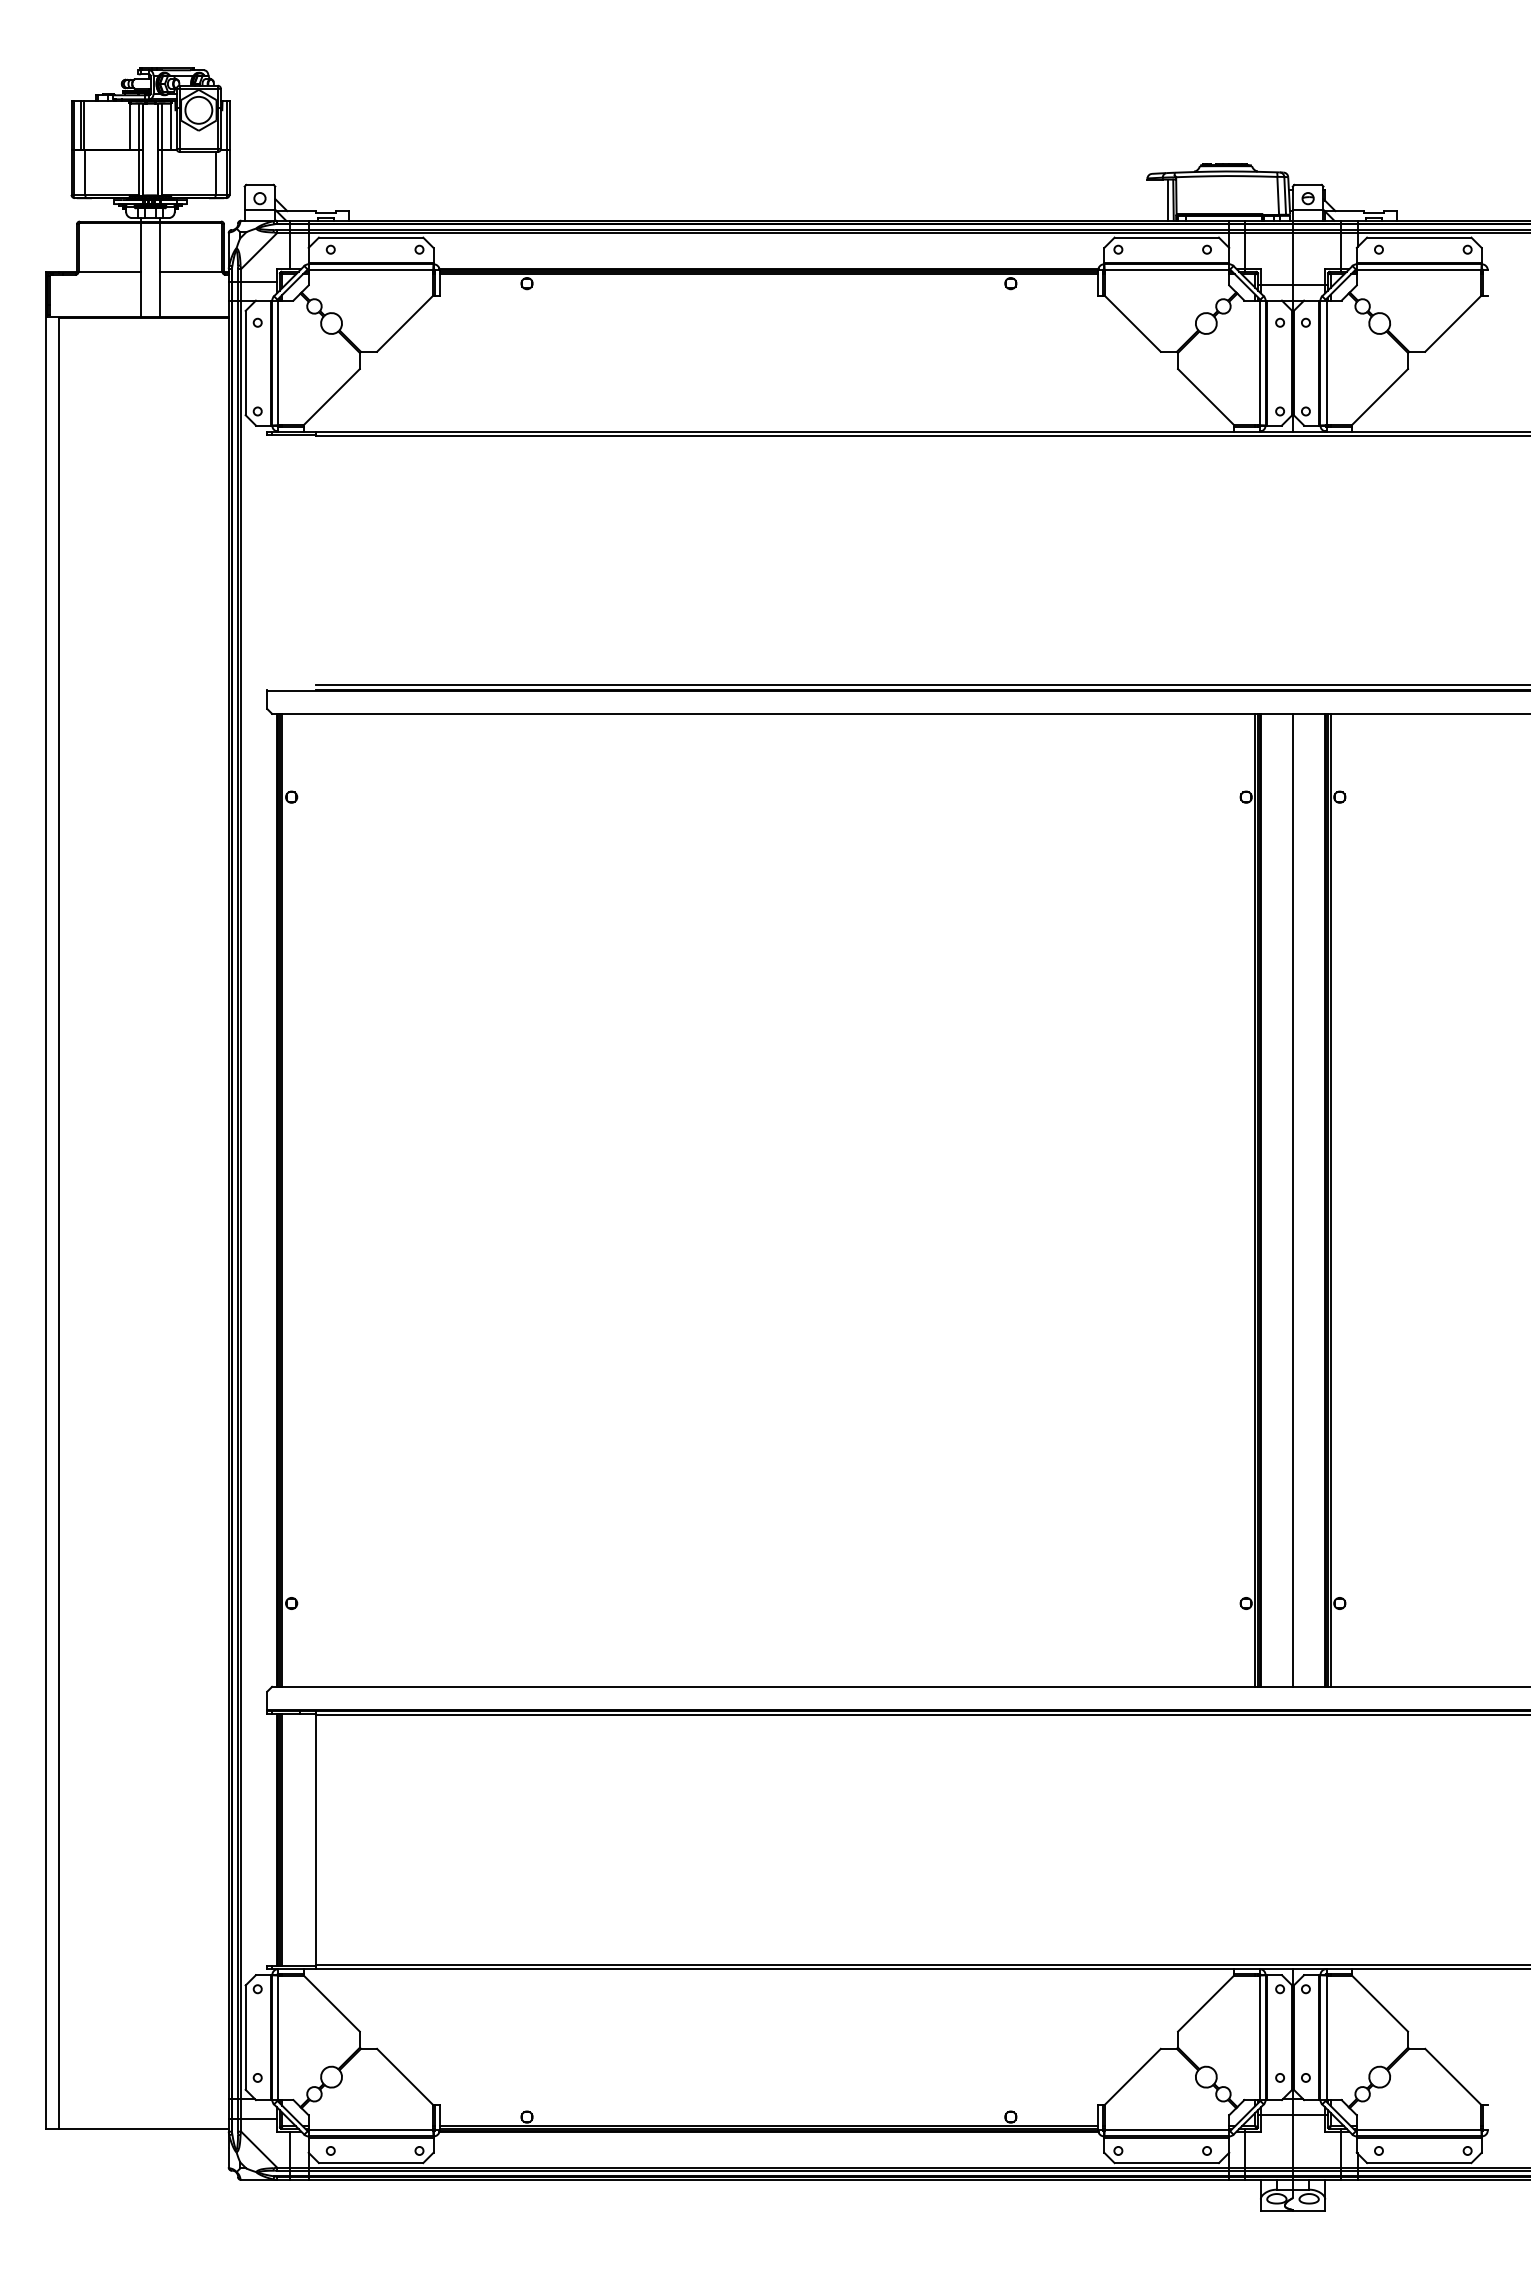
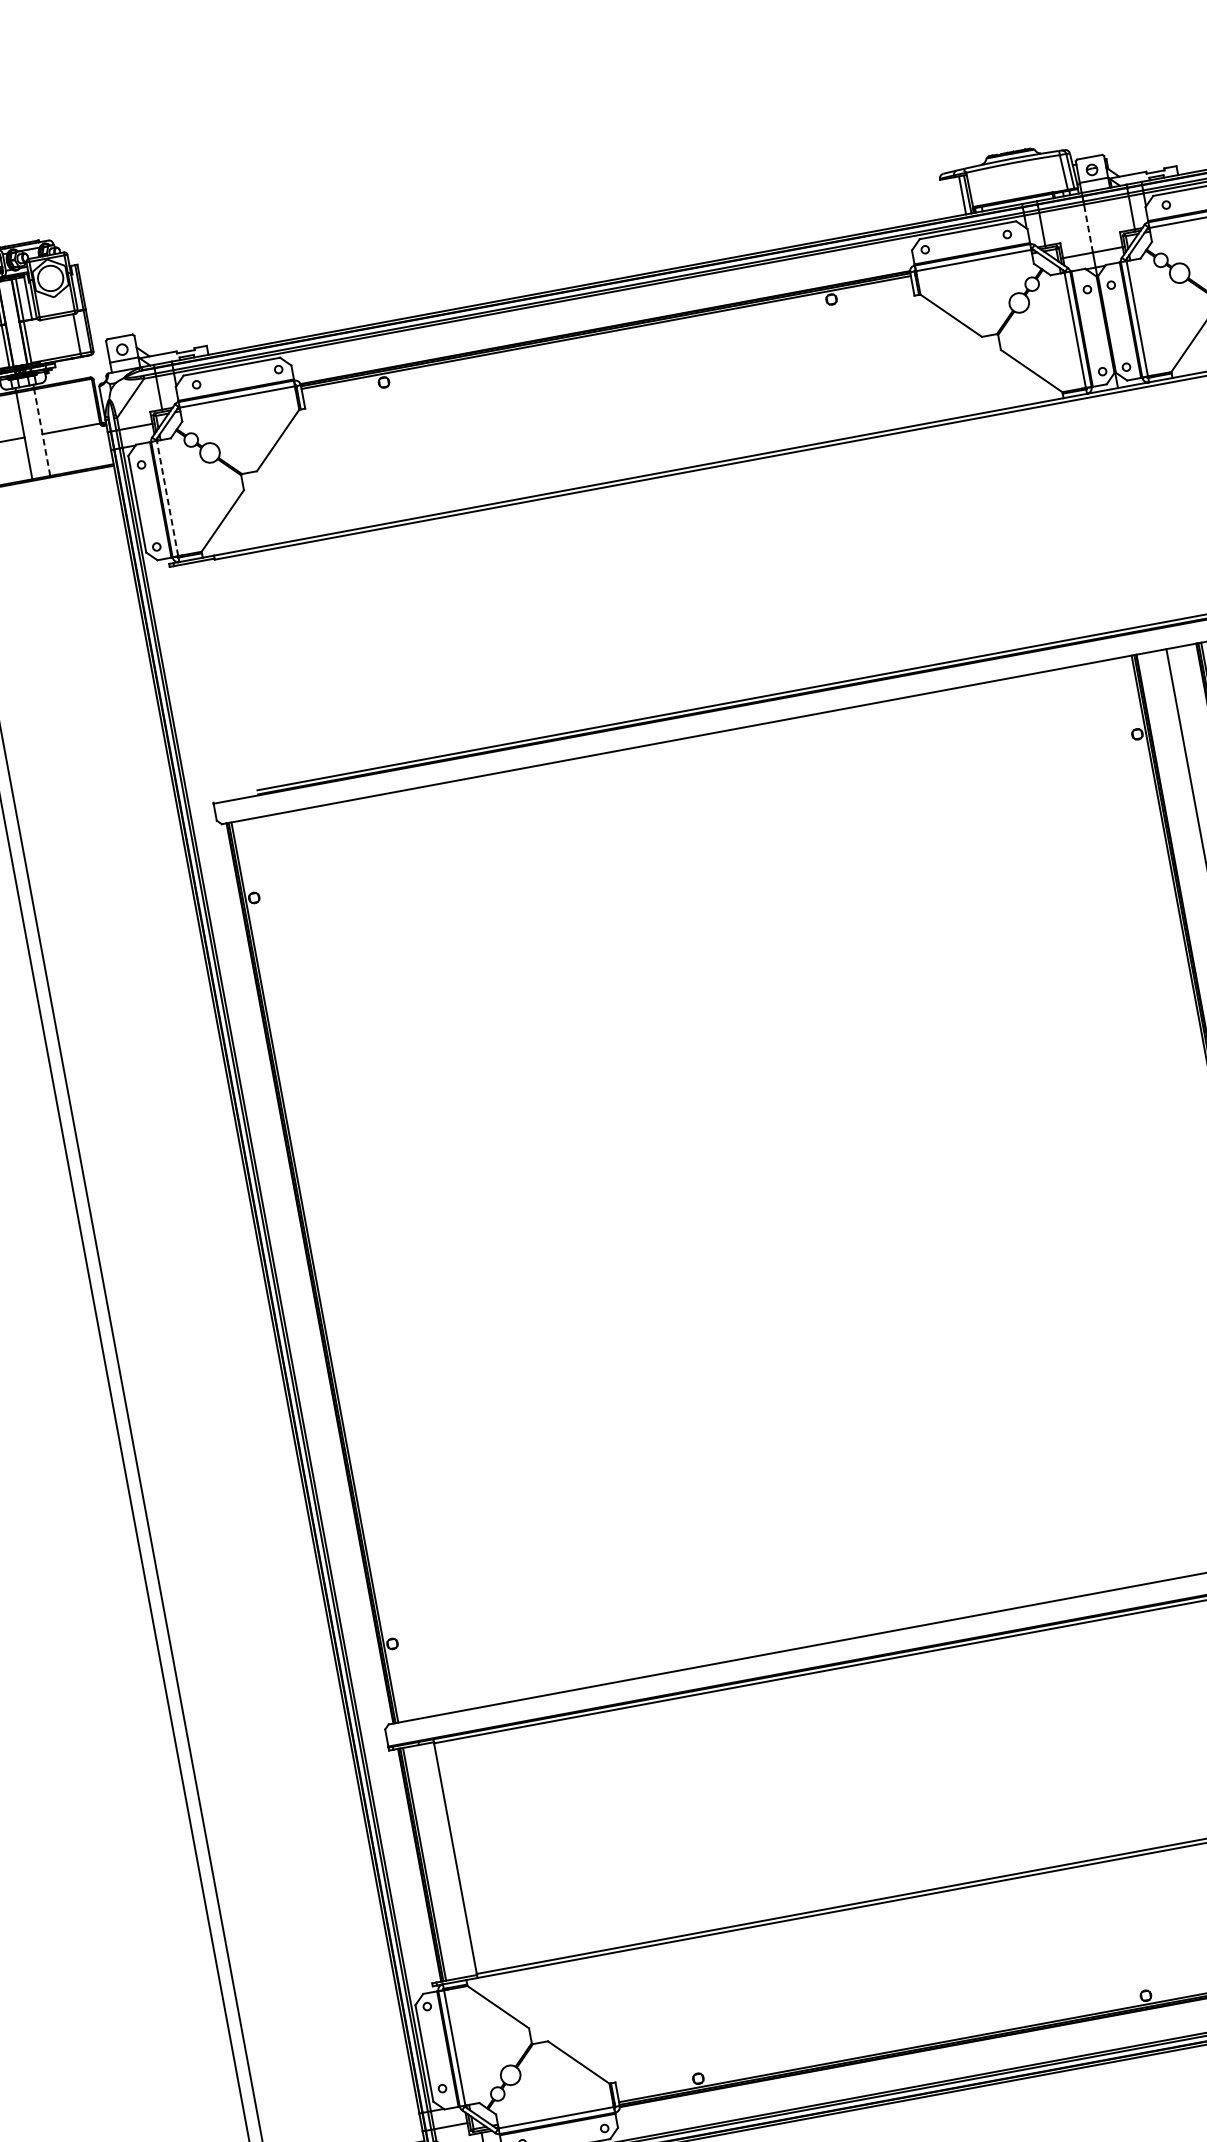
line: (1293, 258) -> (1088, 227), solid -> dashed
line: (160, 269) -> (42, 432), solid -> dashed
line: (278, 362) -> (167, 498), solid -> dashed

